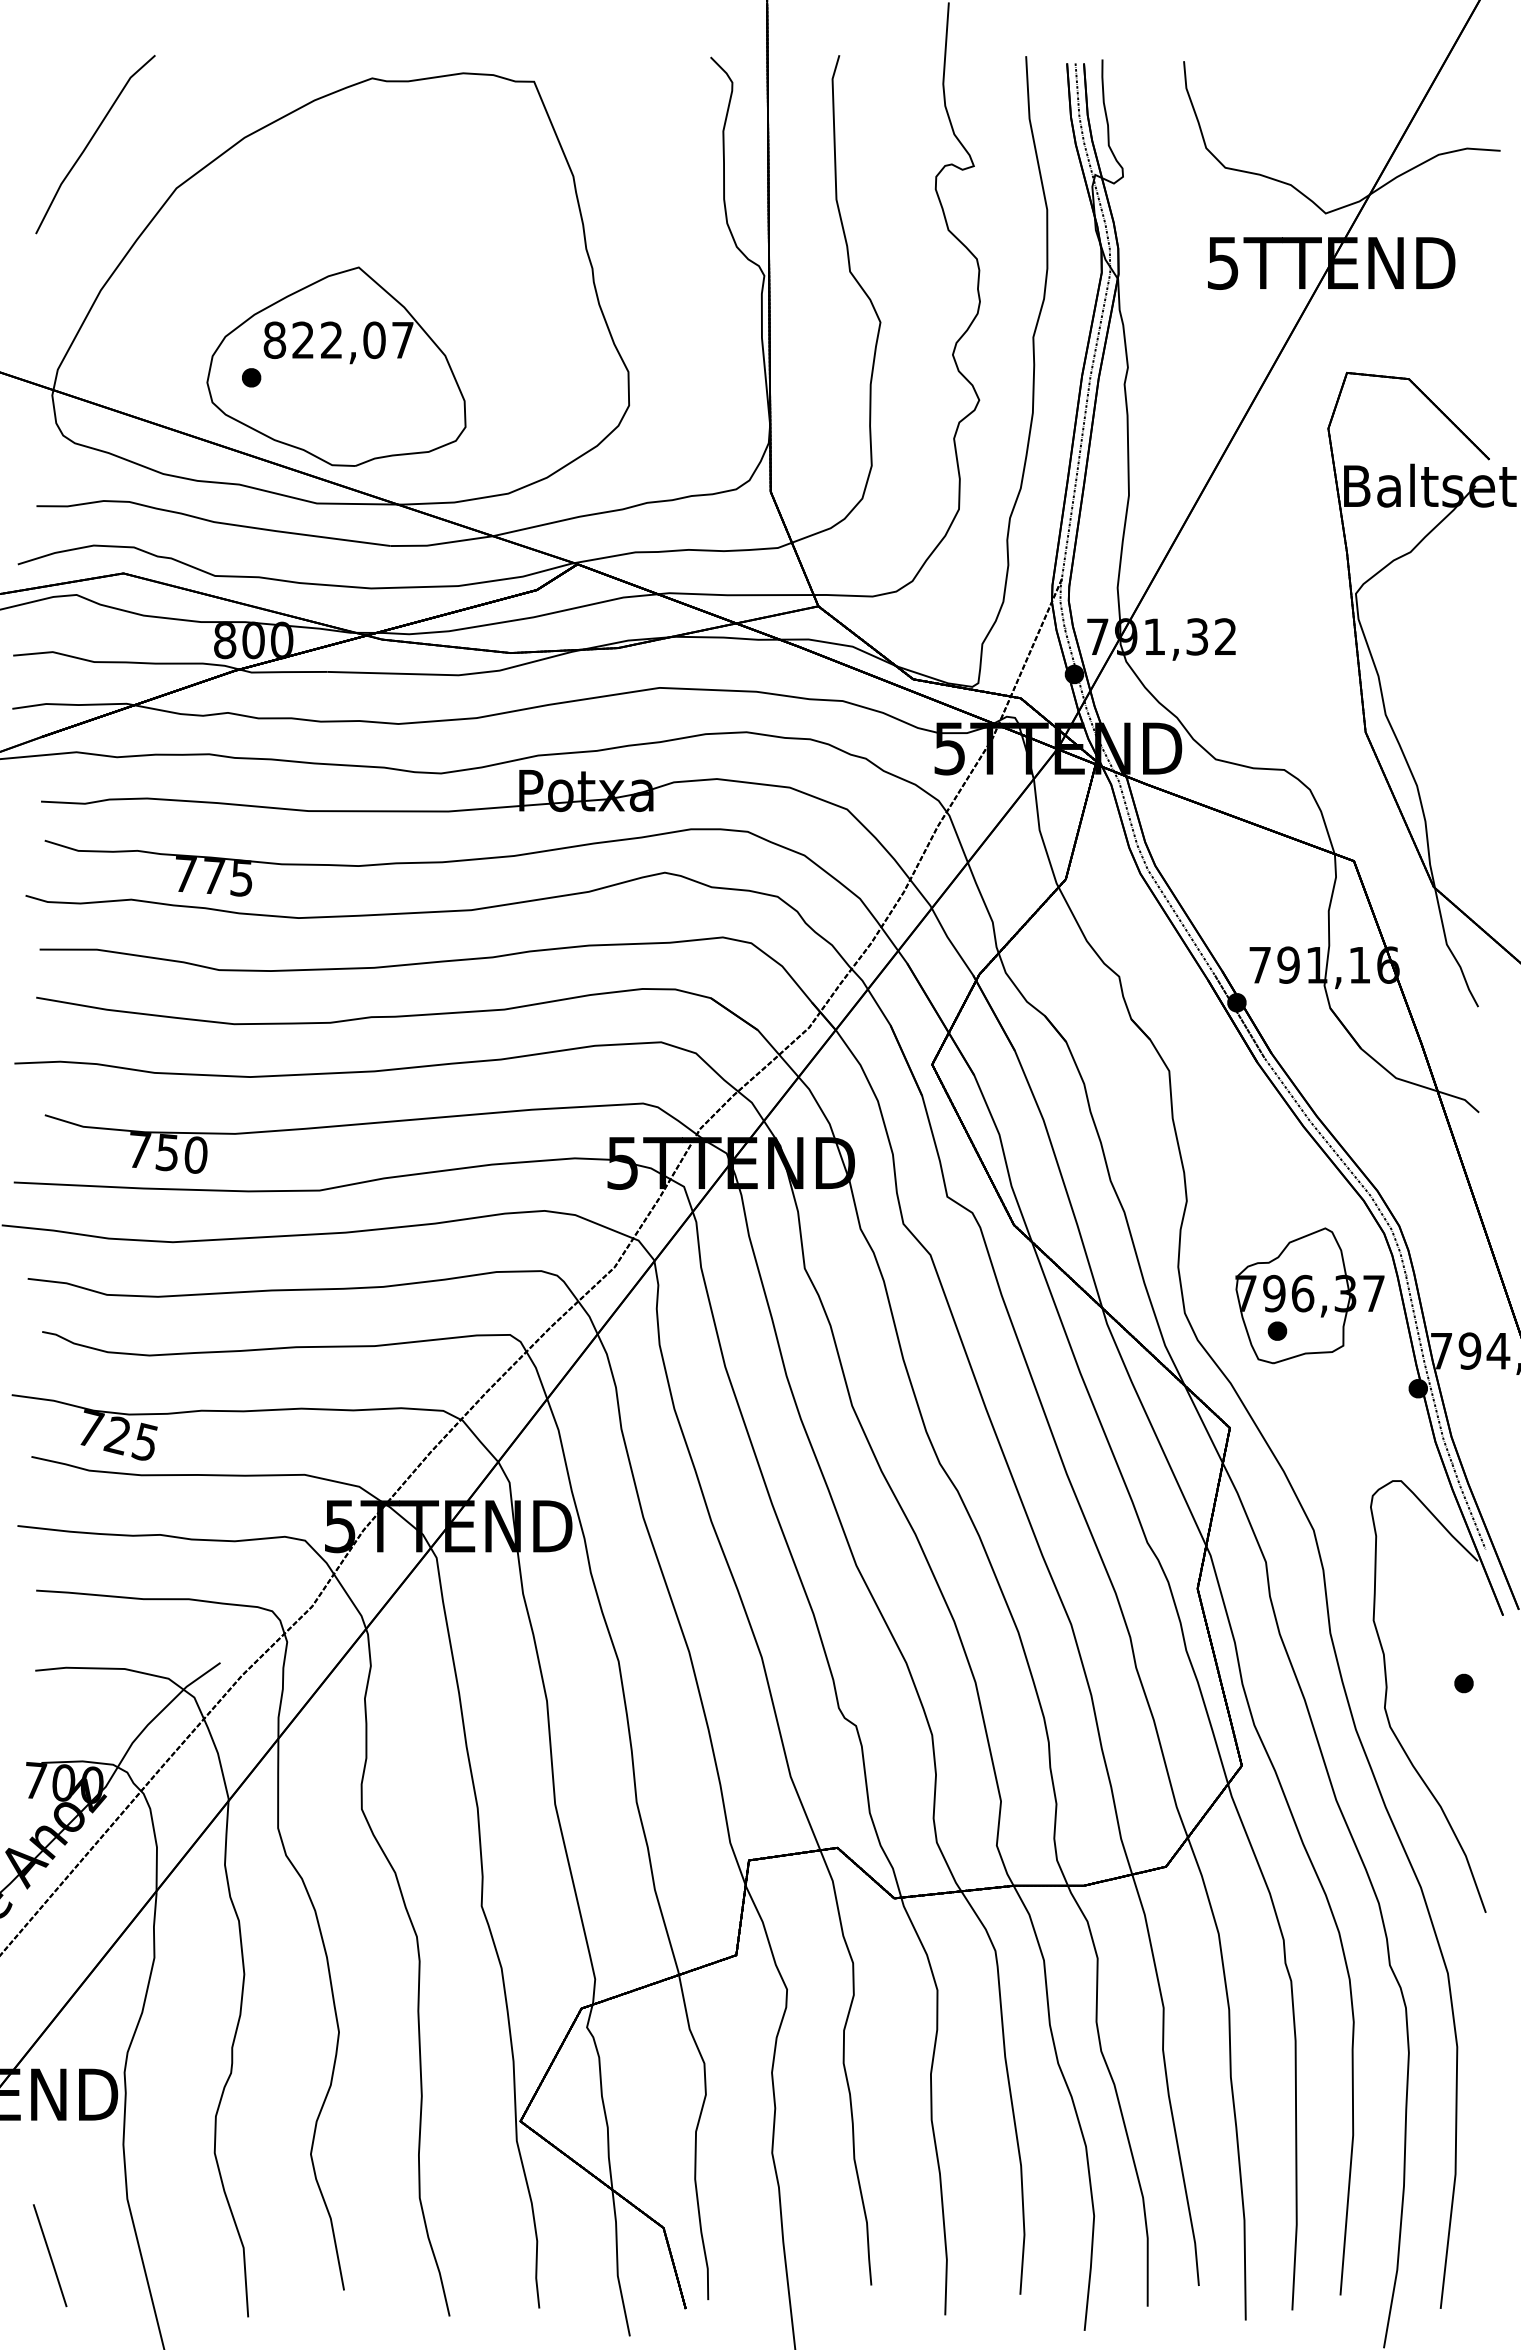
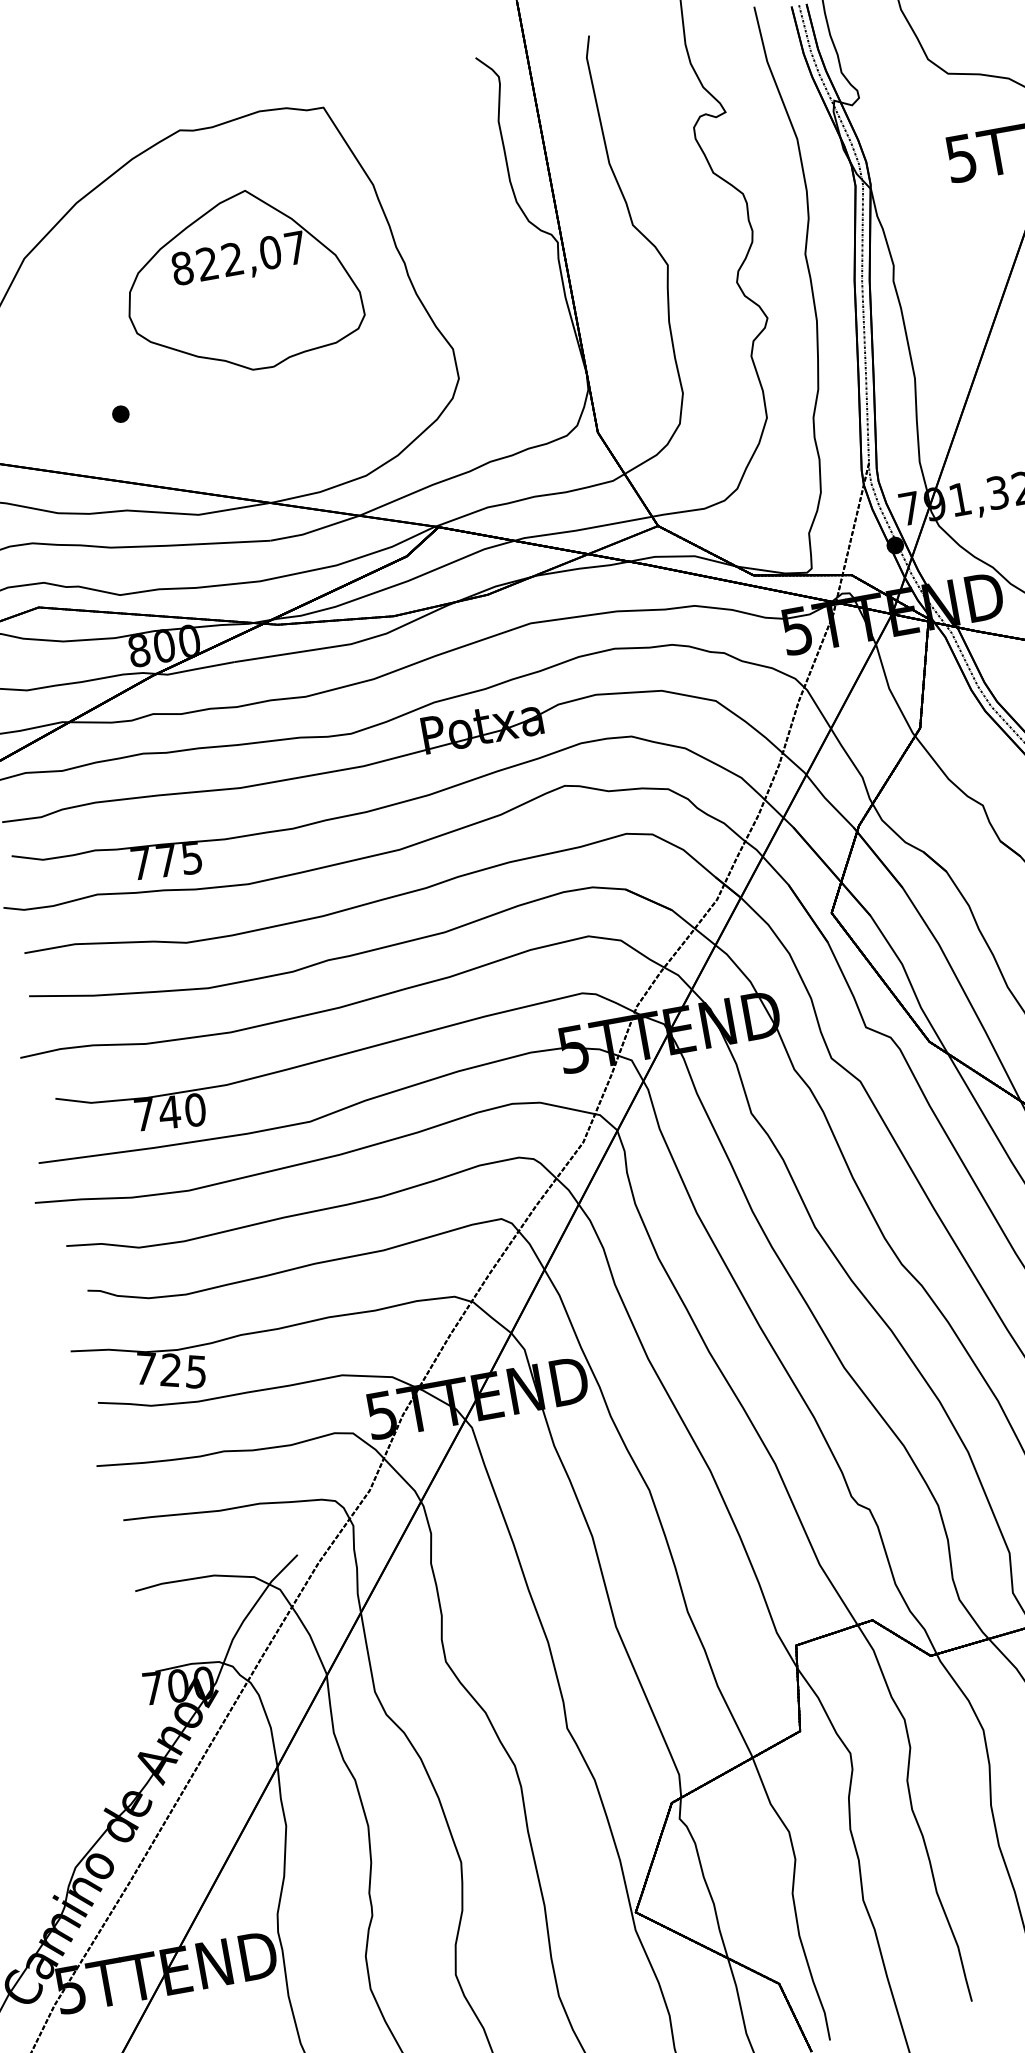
part: (336, 366) -> (241, 281), moved
text: (166, 1152) -> (168, 1112), 750 -> 740

